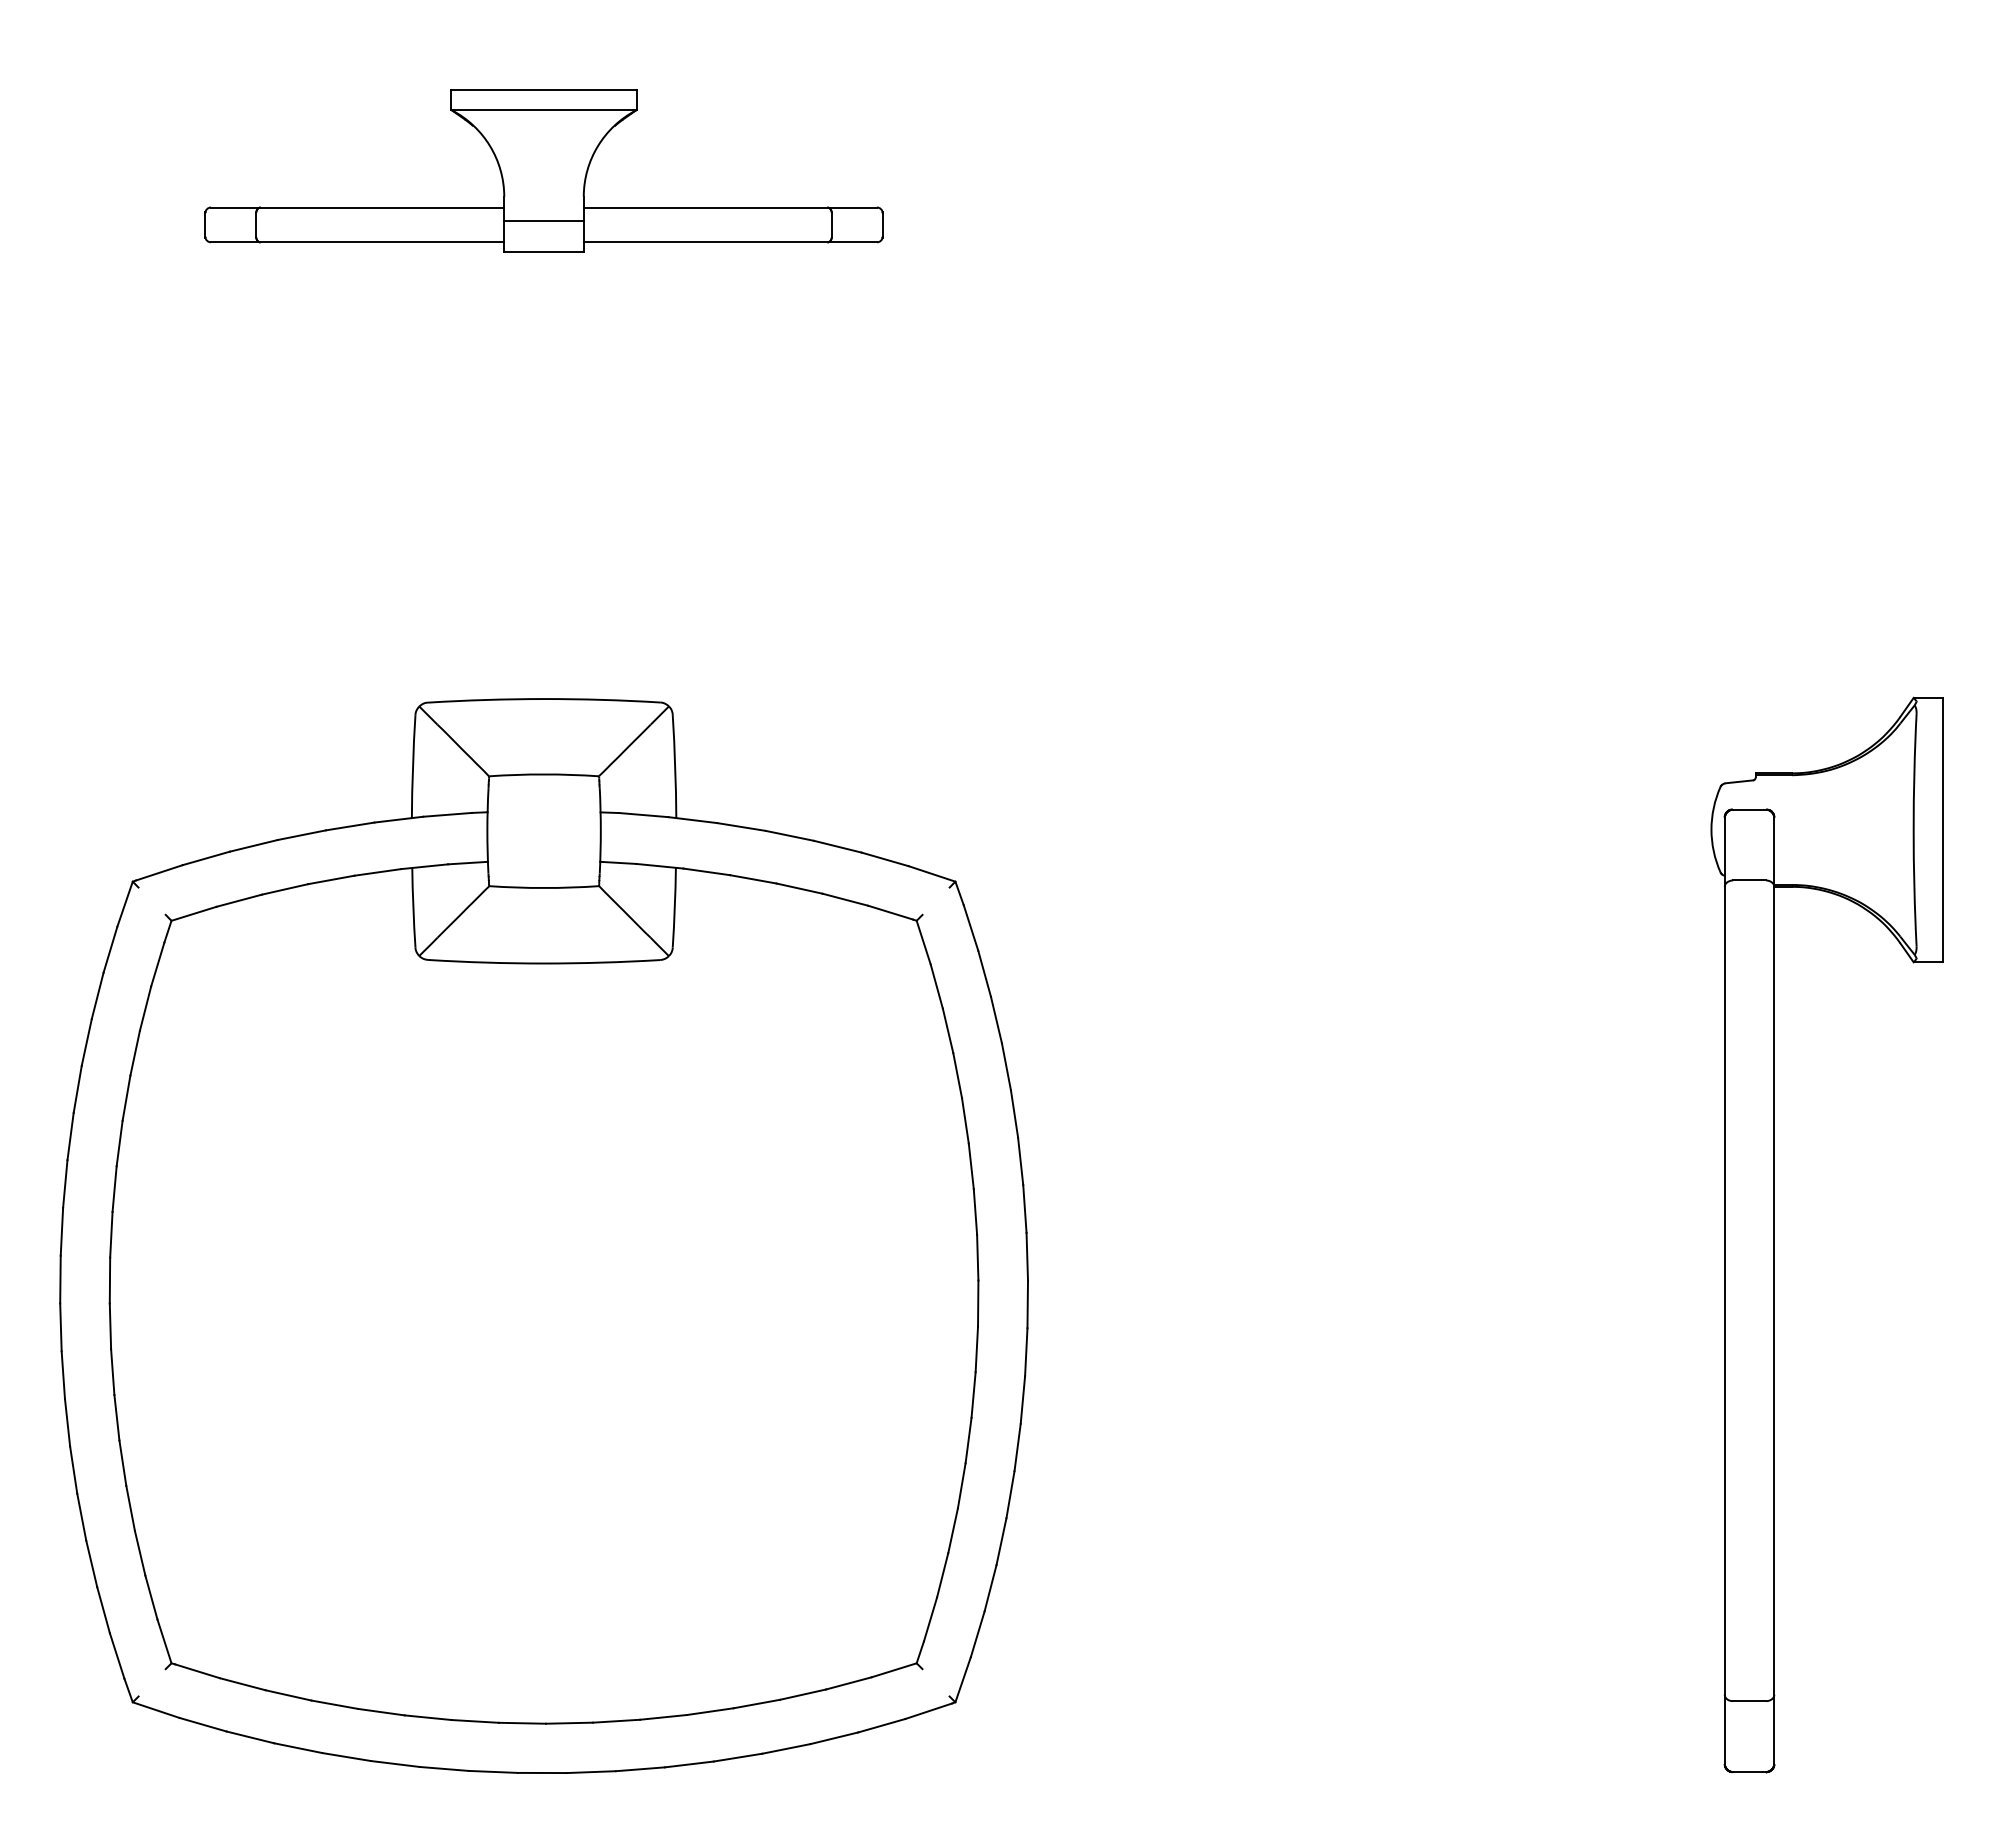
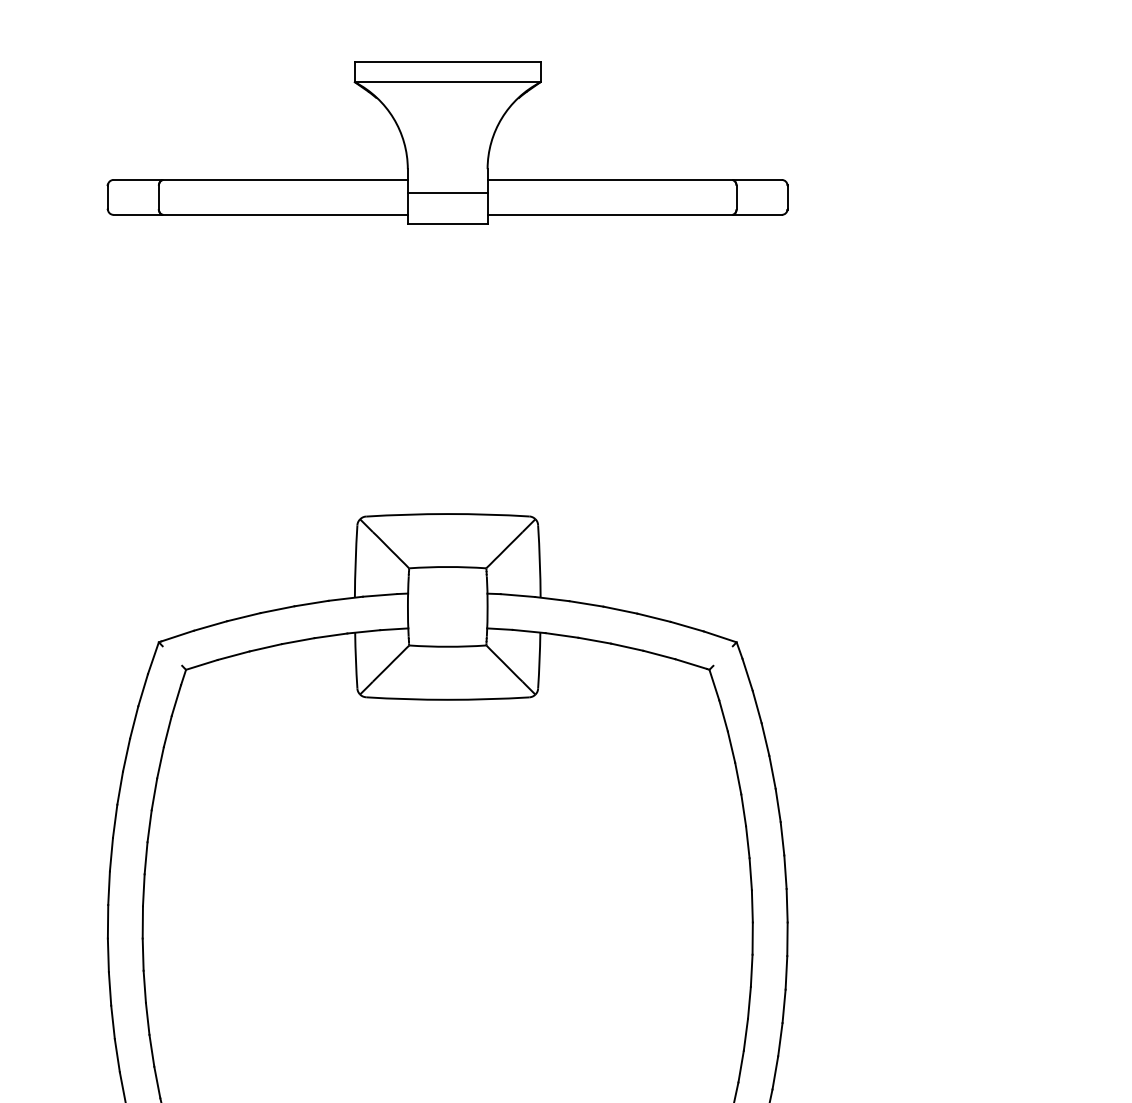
part: (543, 170) -> (447, 142), size x1.43

